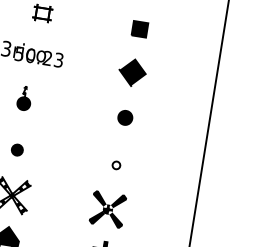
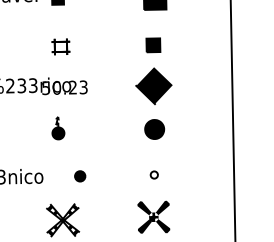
part: (132, 72) -> (153, 86), size x1.4
part: (125, 117) -> (154, 129), size x1.4
part: (17, 150) -> (80, 176), moved

